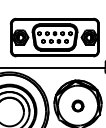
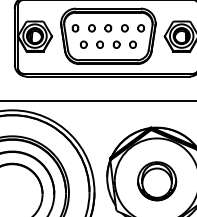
part: (77, 105) -> (155, 180), size x1.67

